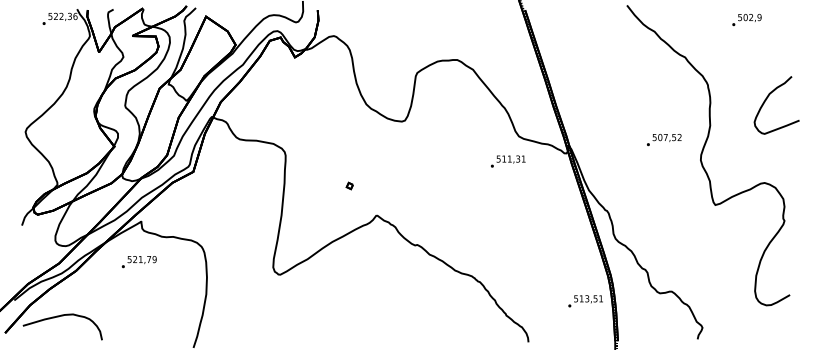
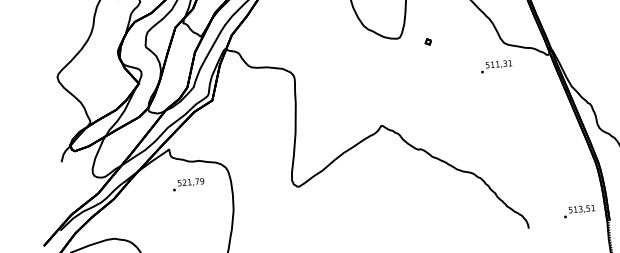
part: (349, 185) -> (428, 41), moved
text: (138, 262) -> (187, 185), moved
text: (585, 301) -> (579, 211), moved

